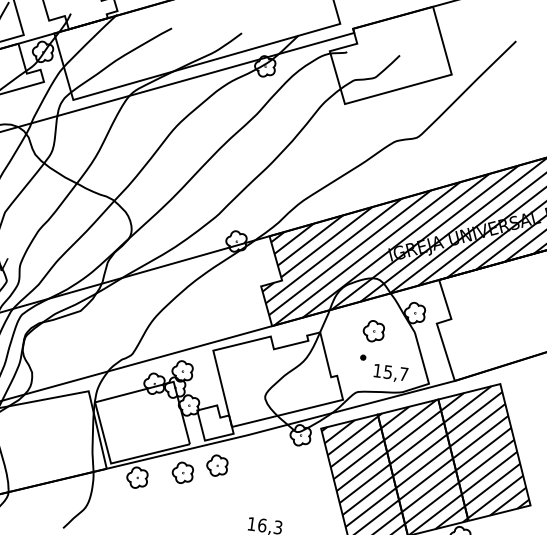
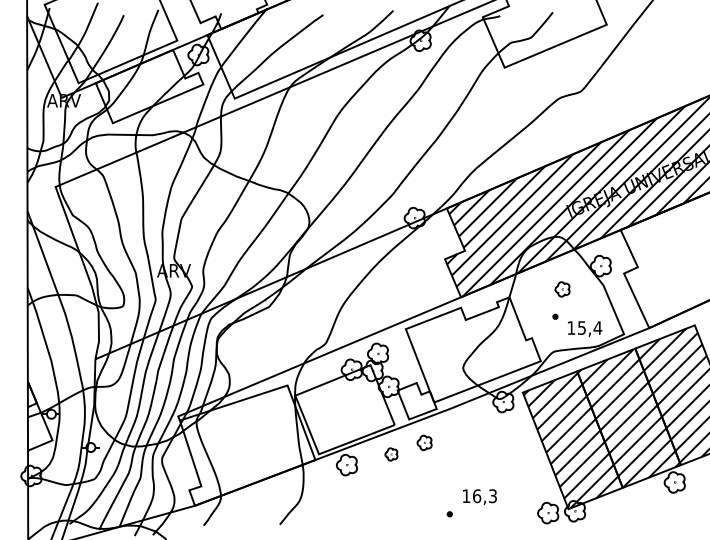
part: (373, 331) -> (562, 289), size x0.7
text: (403, 373) -> (597, 327), 15,7 -> 15,4
part: (217, 465) -> (424, 442), size x0.7
part: (182, 473) -> (391, 454), size x0.6

